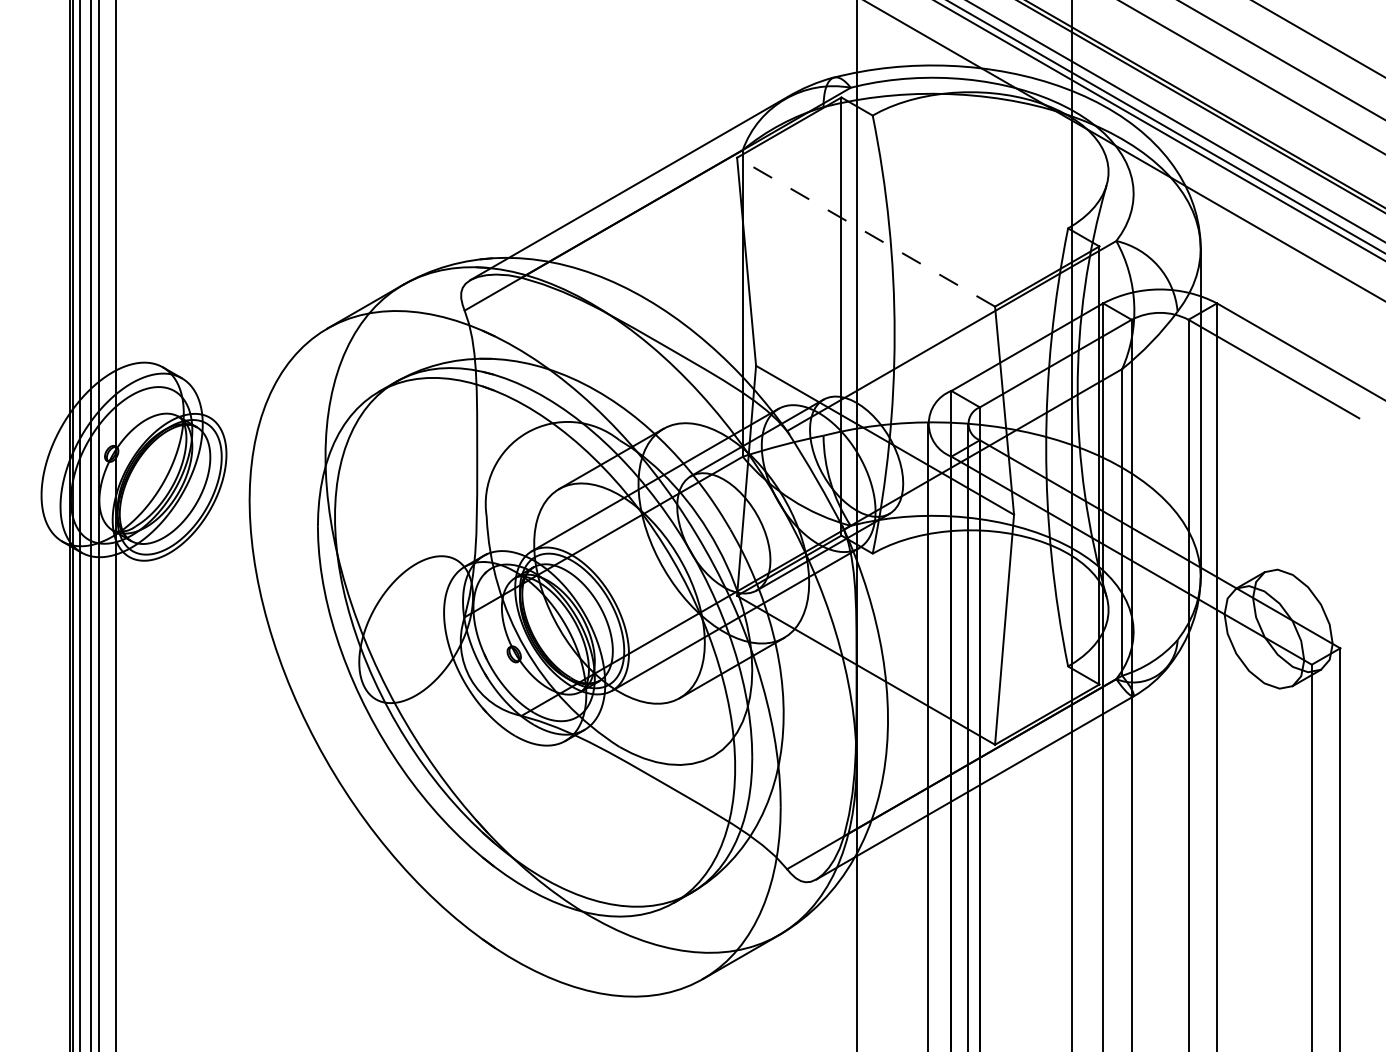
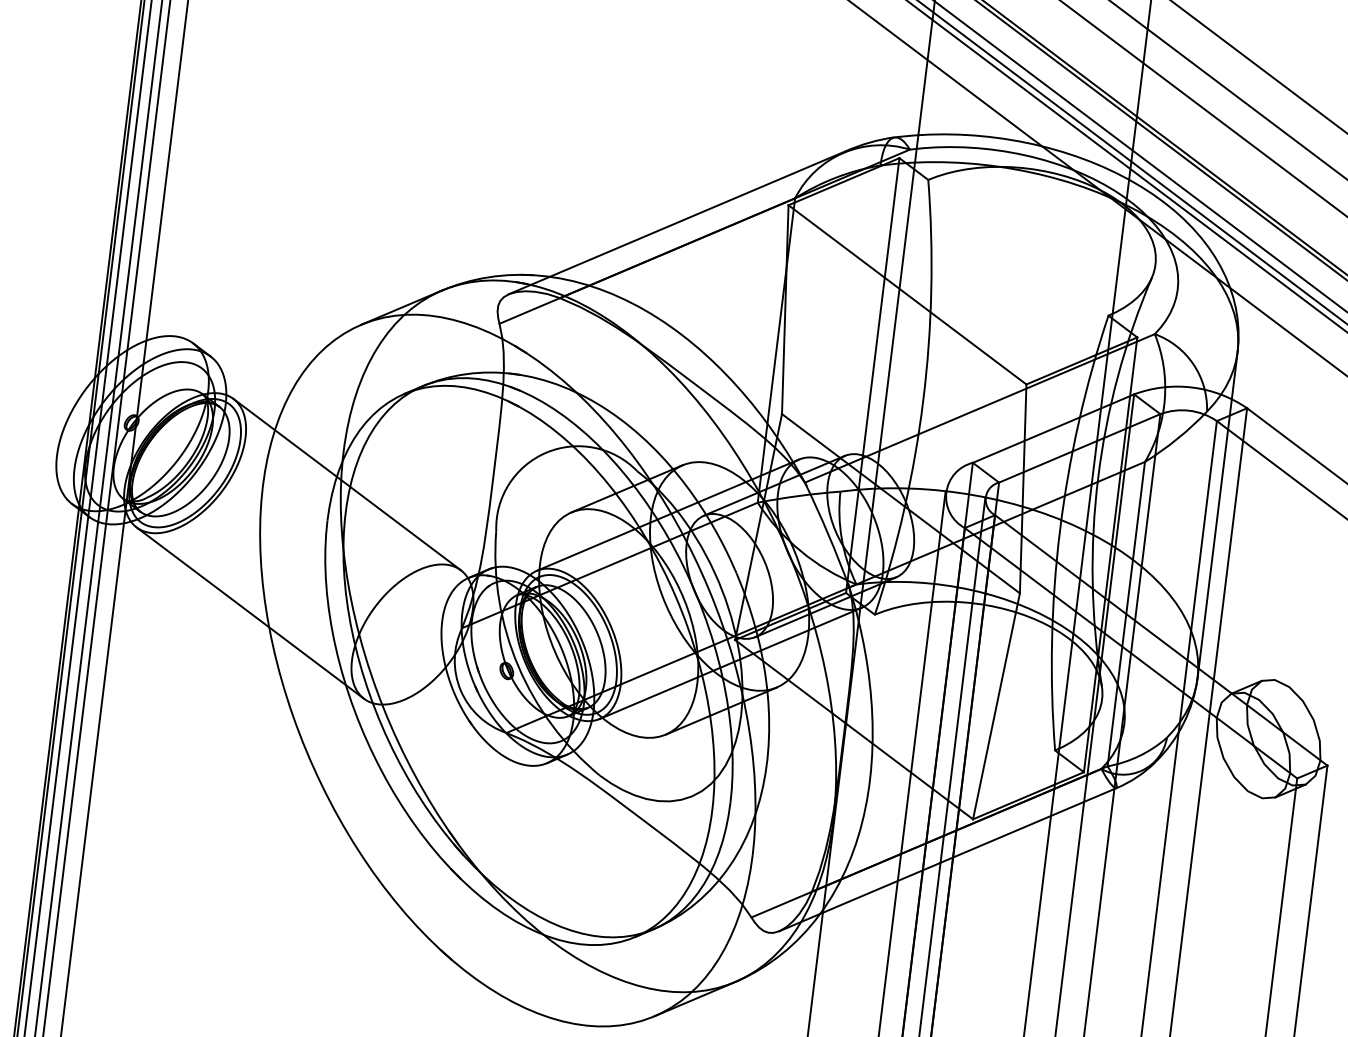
line: (866, 232) -> (907, 295), dashed -> solid
line: (332, 488) -> (346, 484), added
line: (252, 628) -> (250, 613), added

